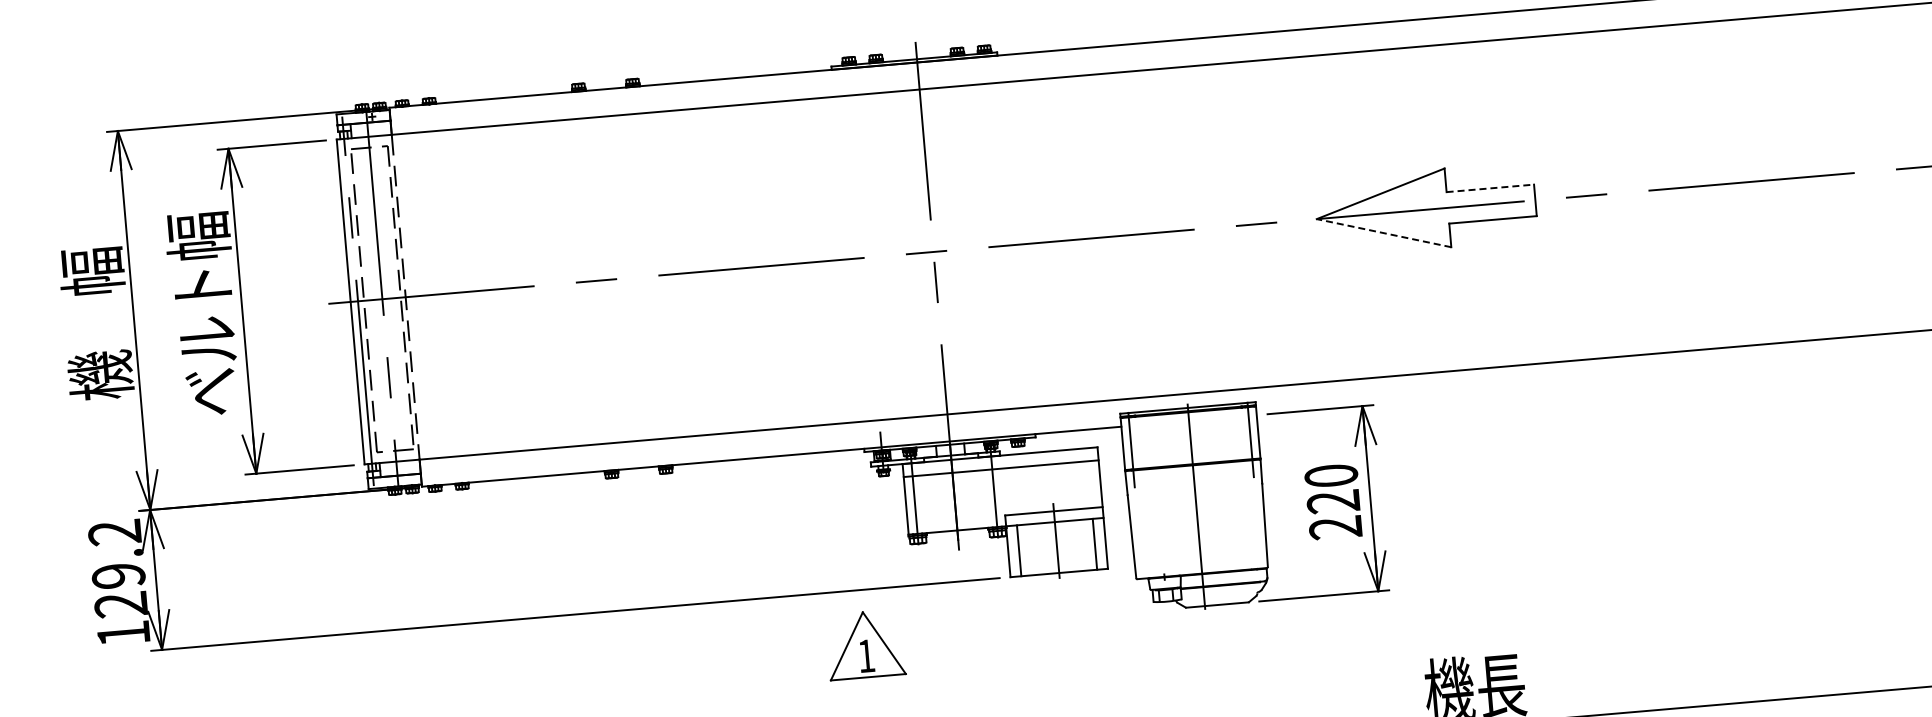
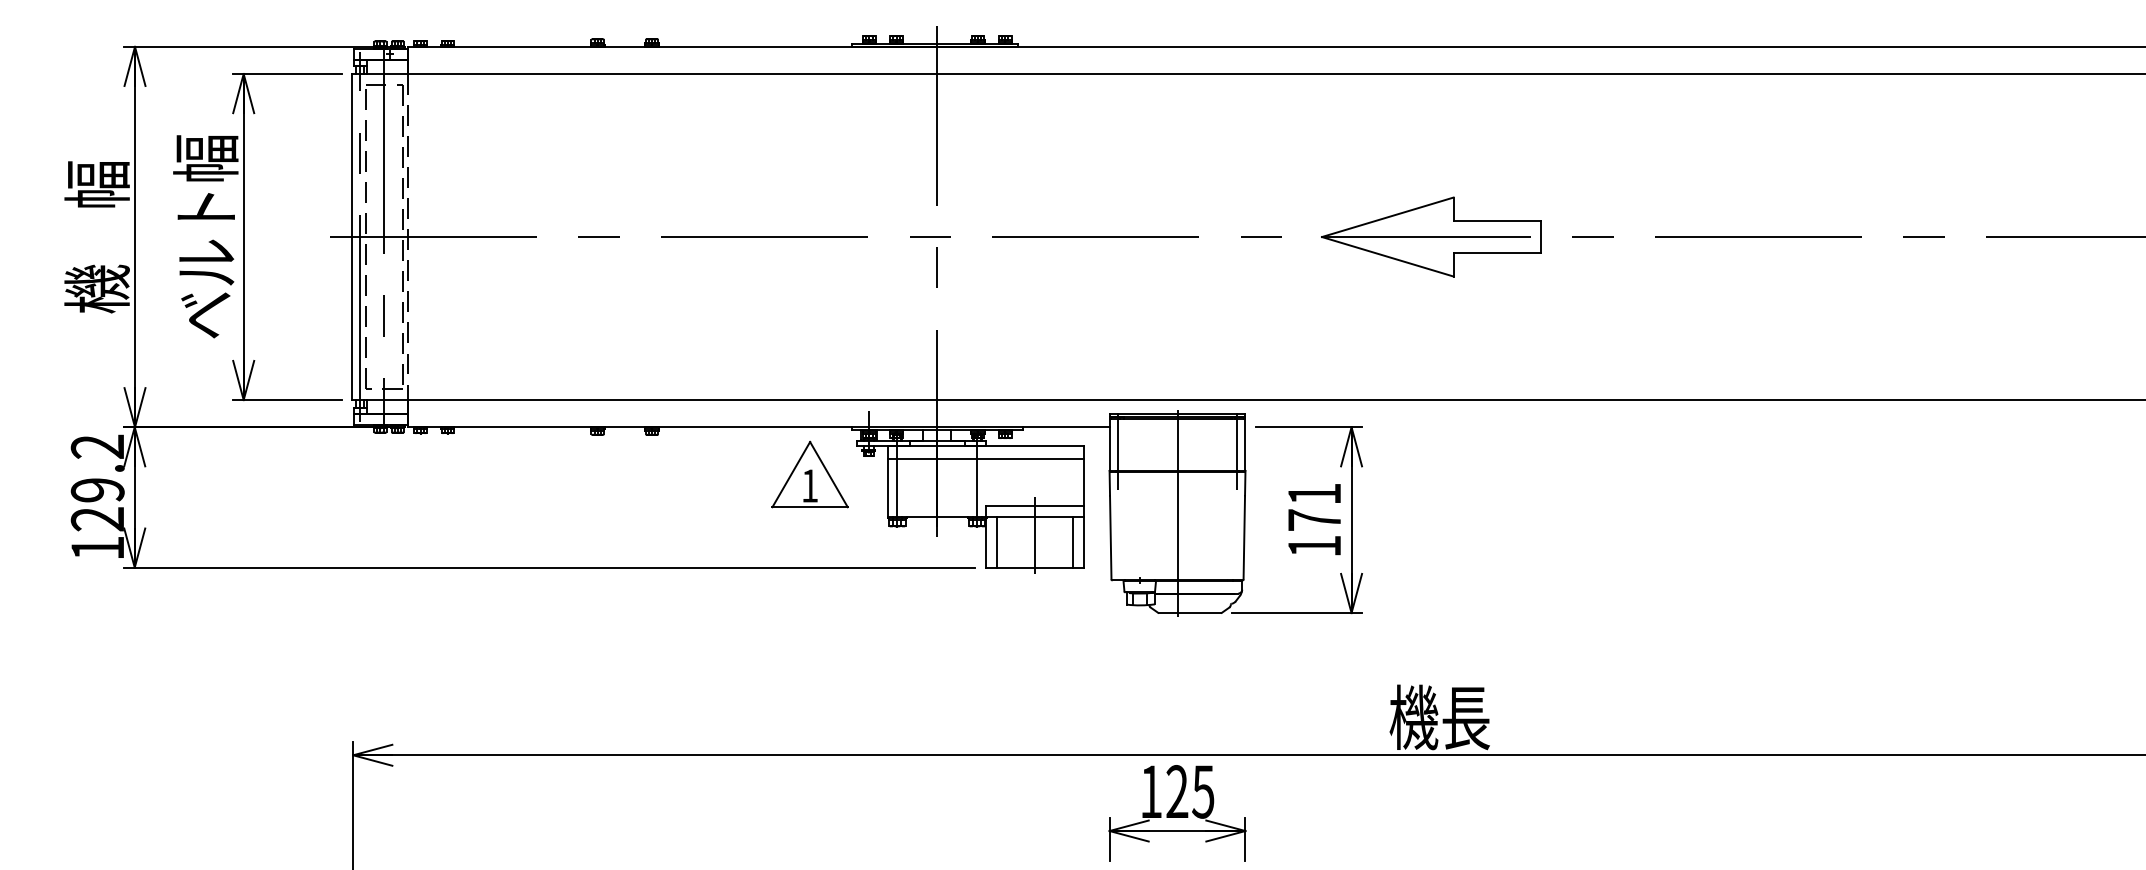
line: (1490, 188) -> (1497, 221), dashed -> solid
line: (1383, 232) -> (1387, 256), dashed -> solid
text: (1333, 502) -> (1314, 520), 220 -> 171
part: (864, 644) -> (809, 474), moved

